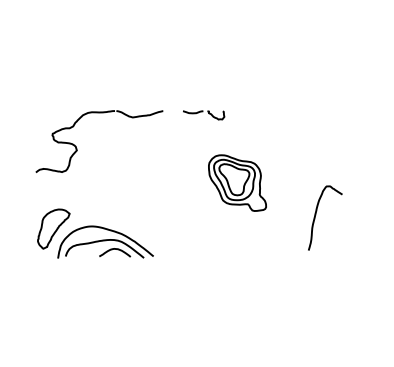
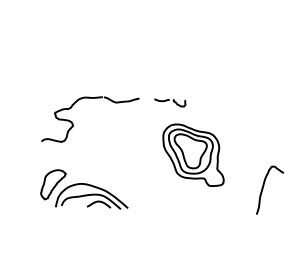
part: (237, 182) -> (193, 154), size x1.43
curve: (316, 215) -> (263, 188), moved

